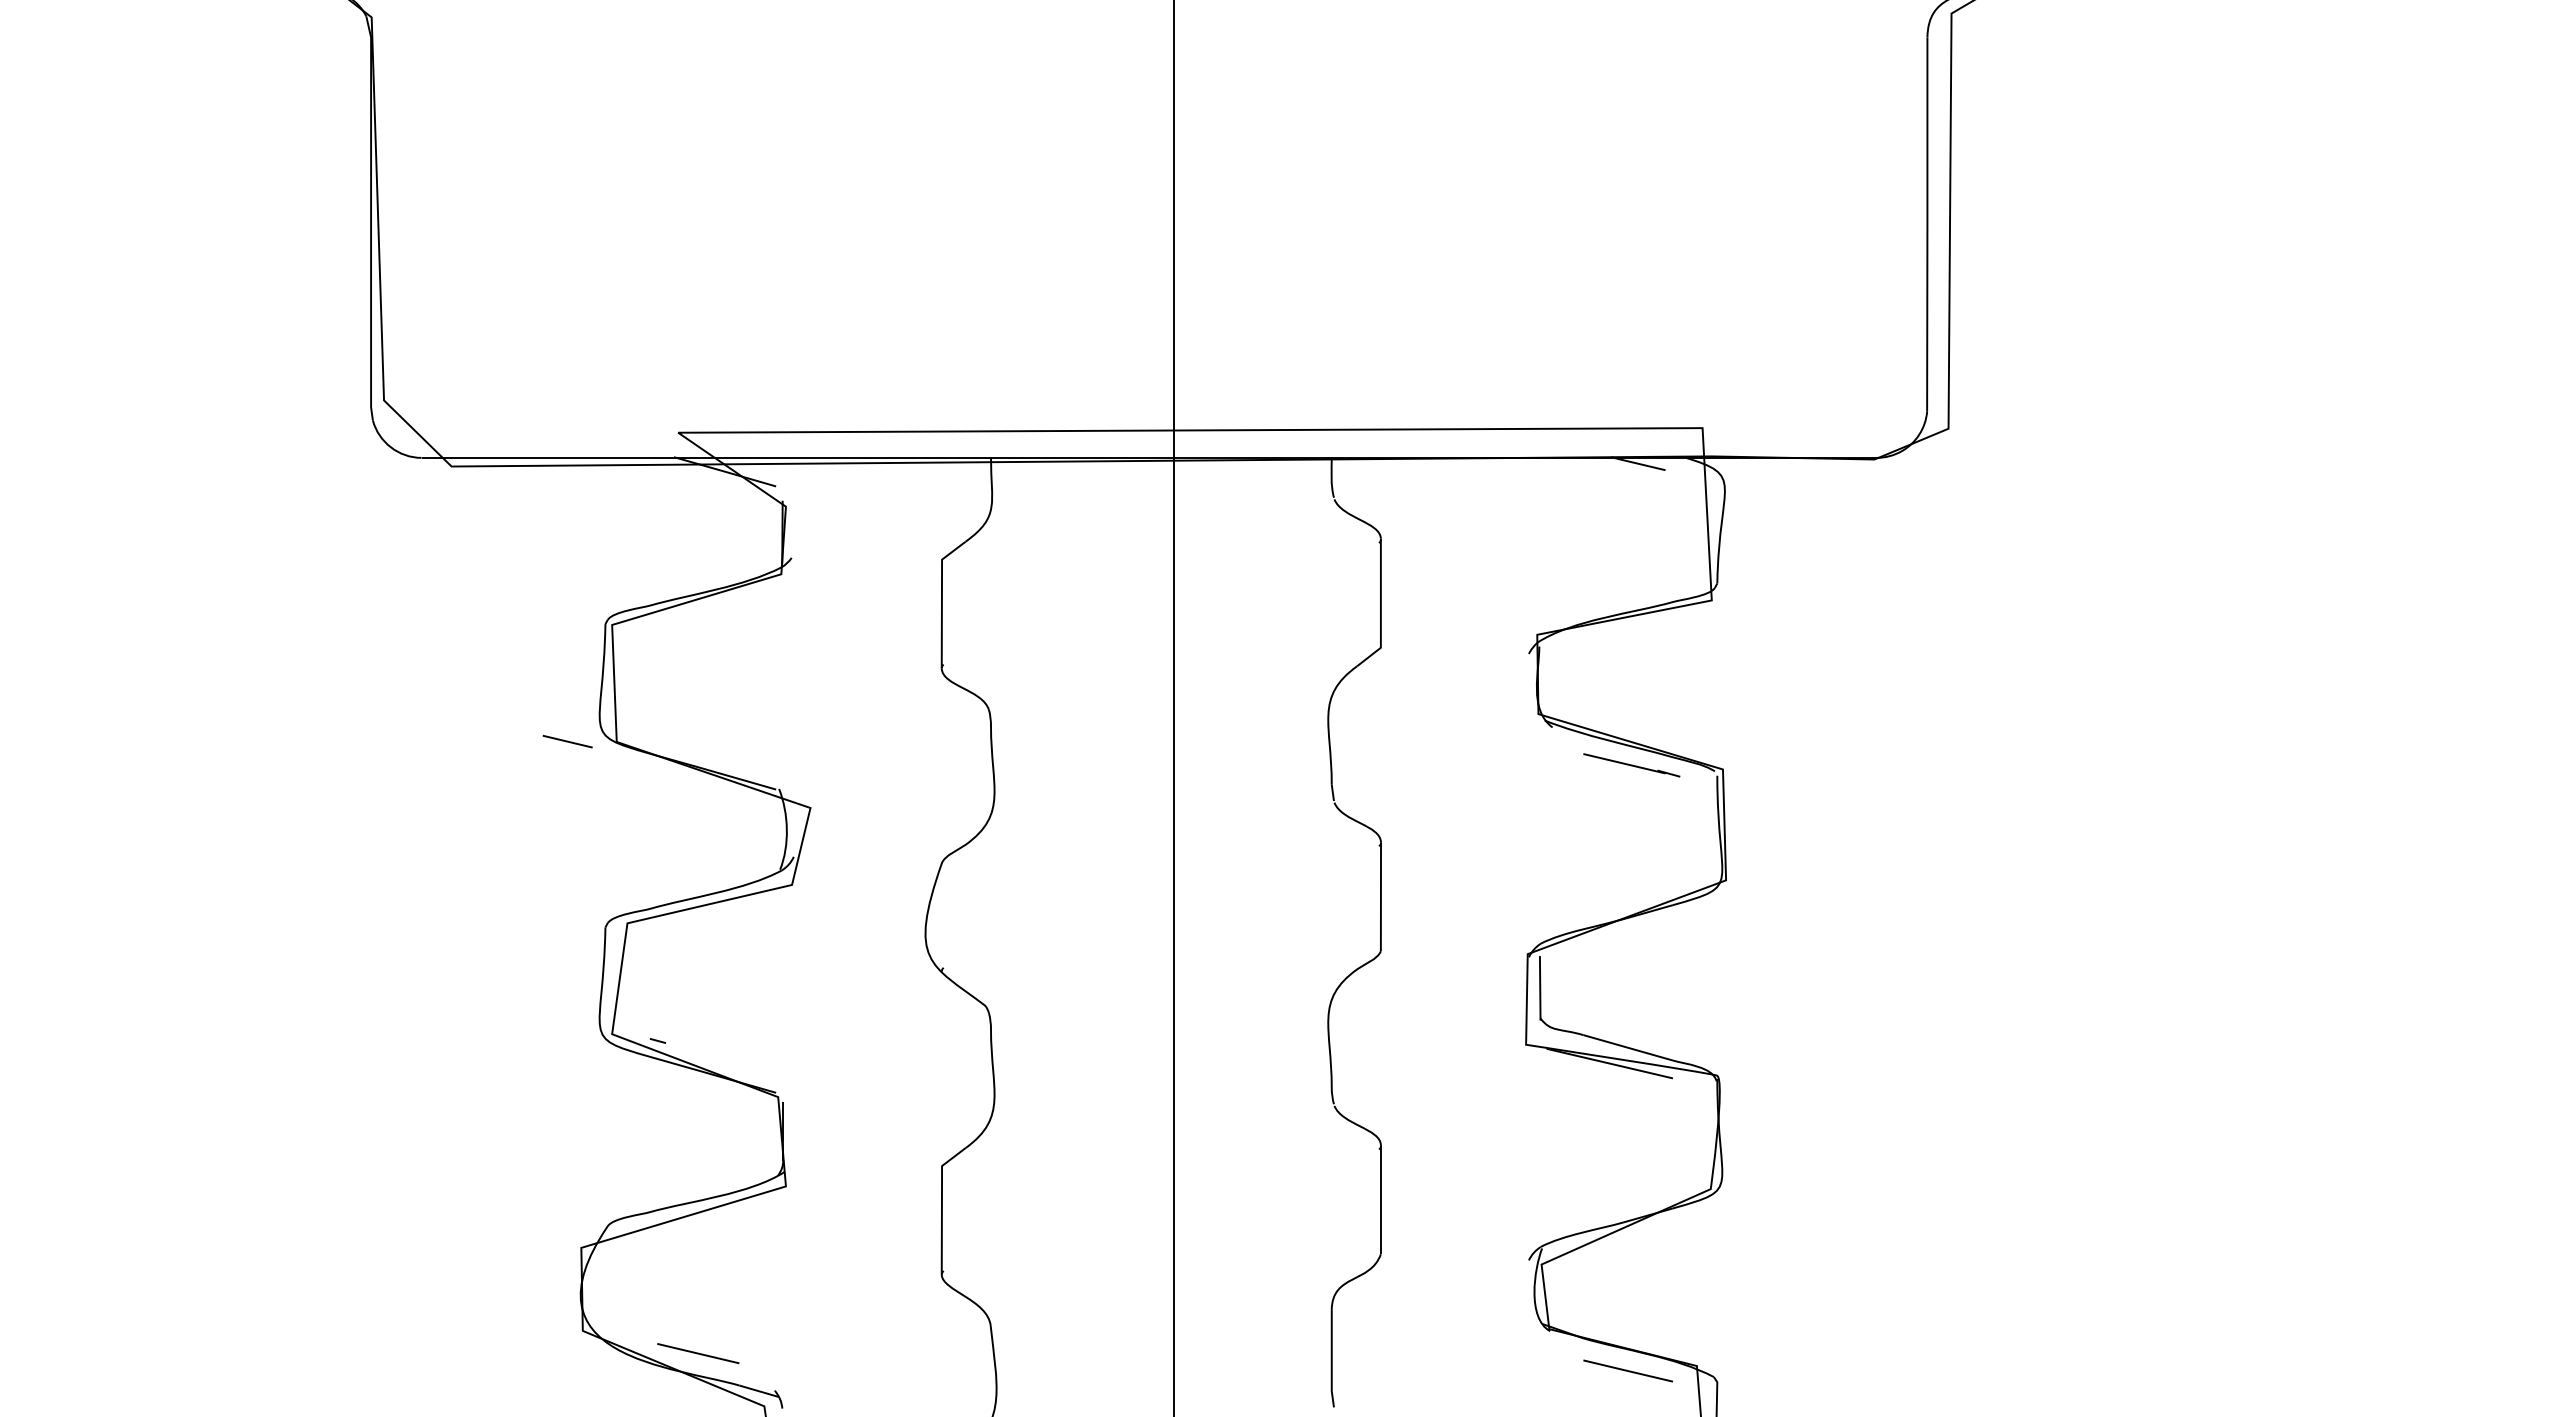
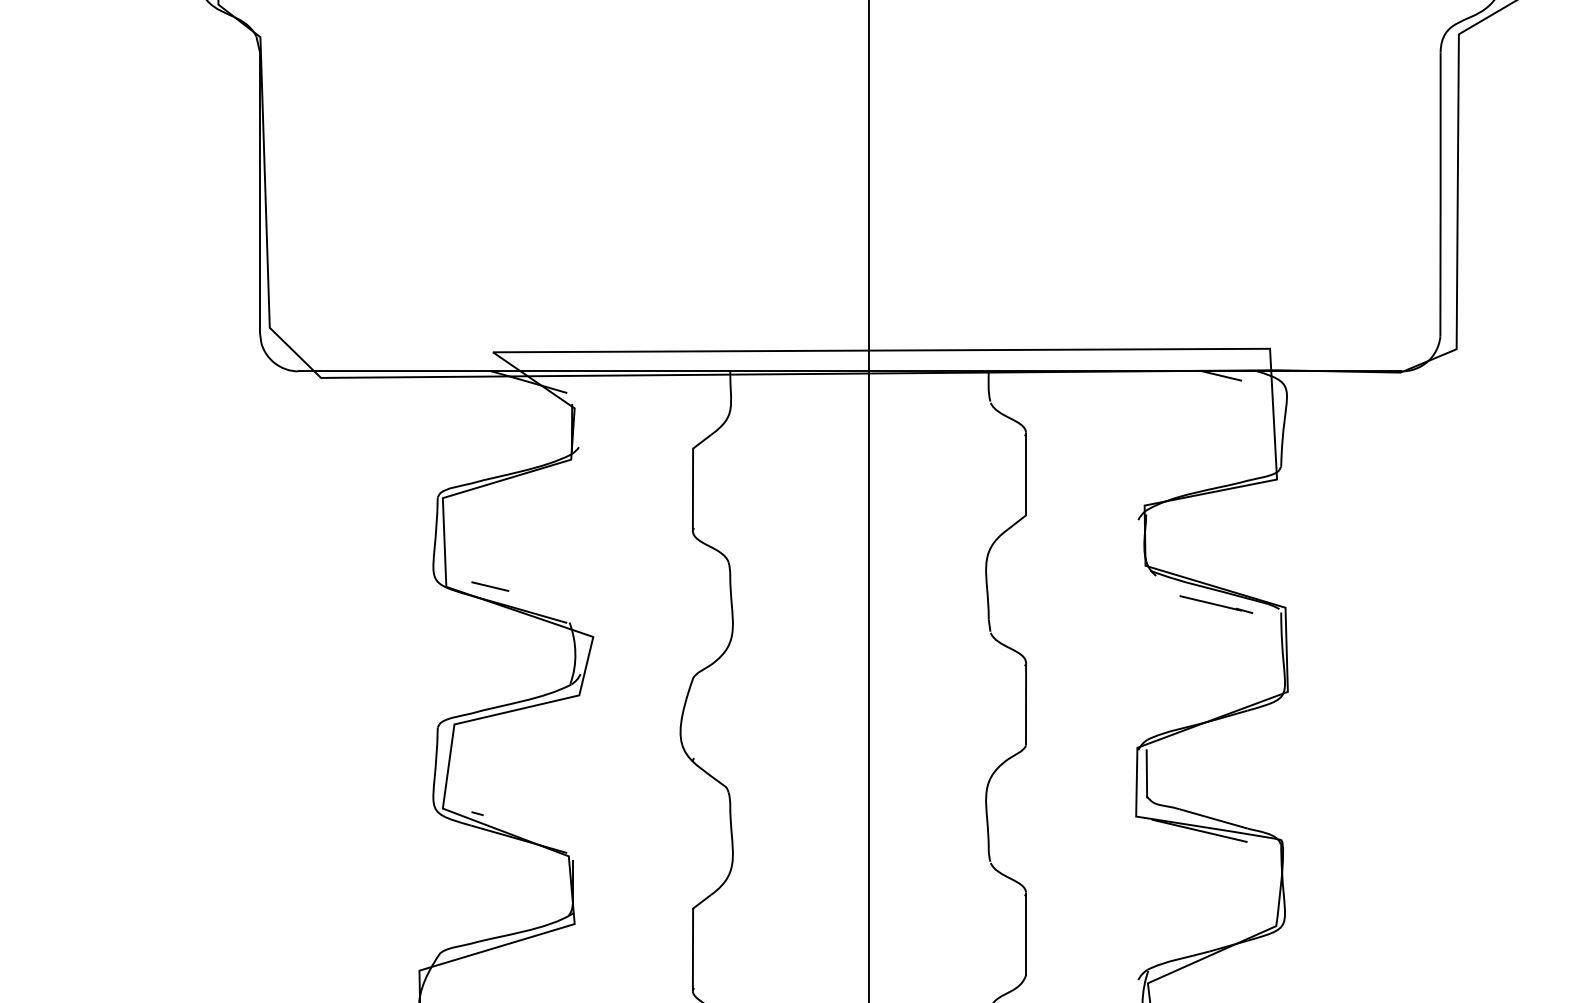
line: (567, 741) -> (490, 586), moved

